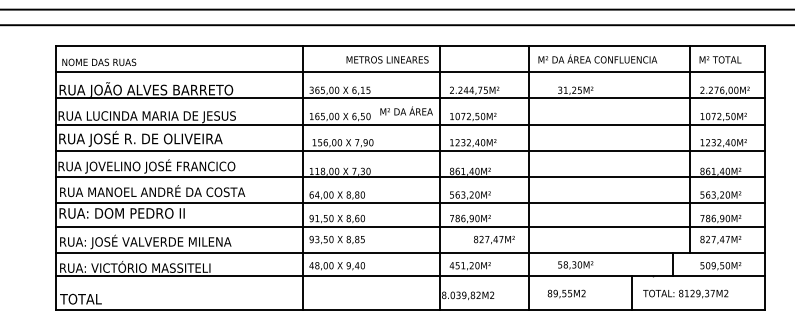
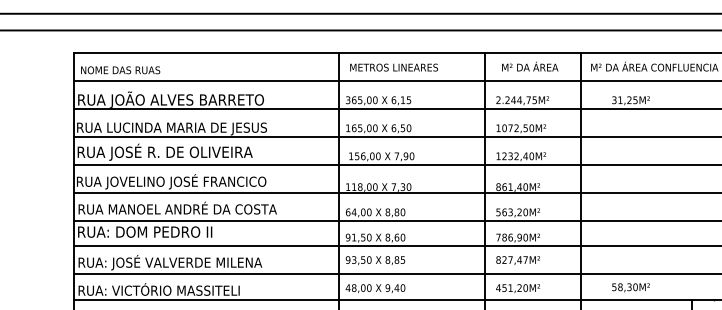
text: (387, 59) -> (394, 67), moved
text: (406, 110) -> (530, 66), moved
text: (494, 239) -> (518, 260), moved

